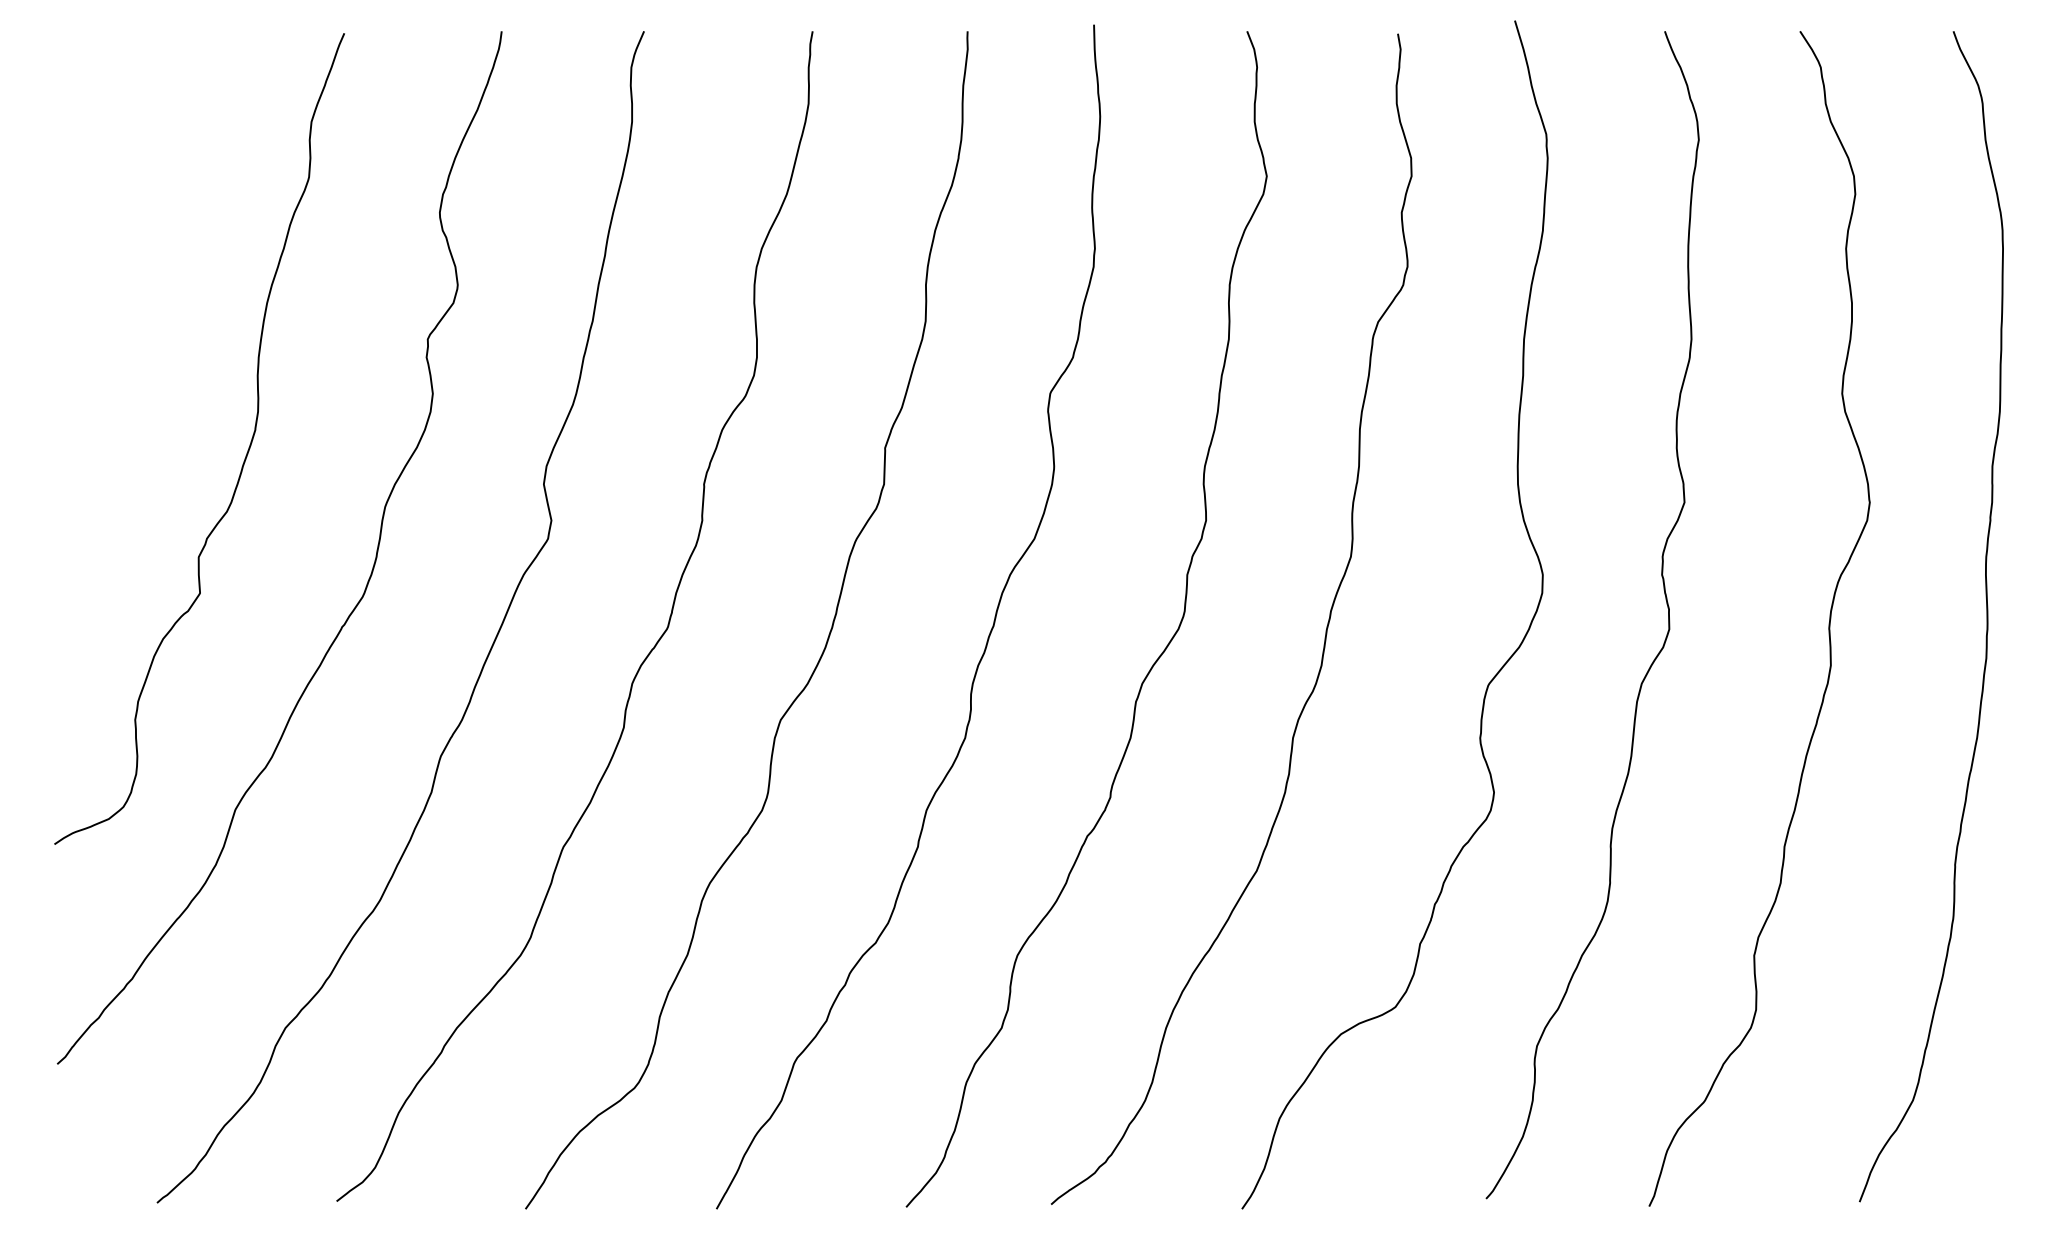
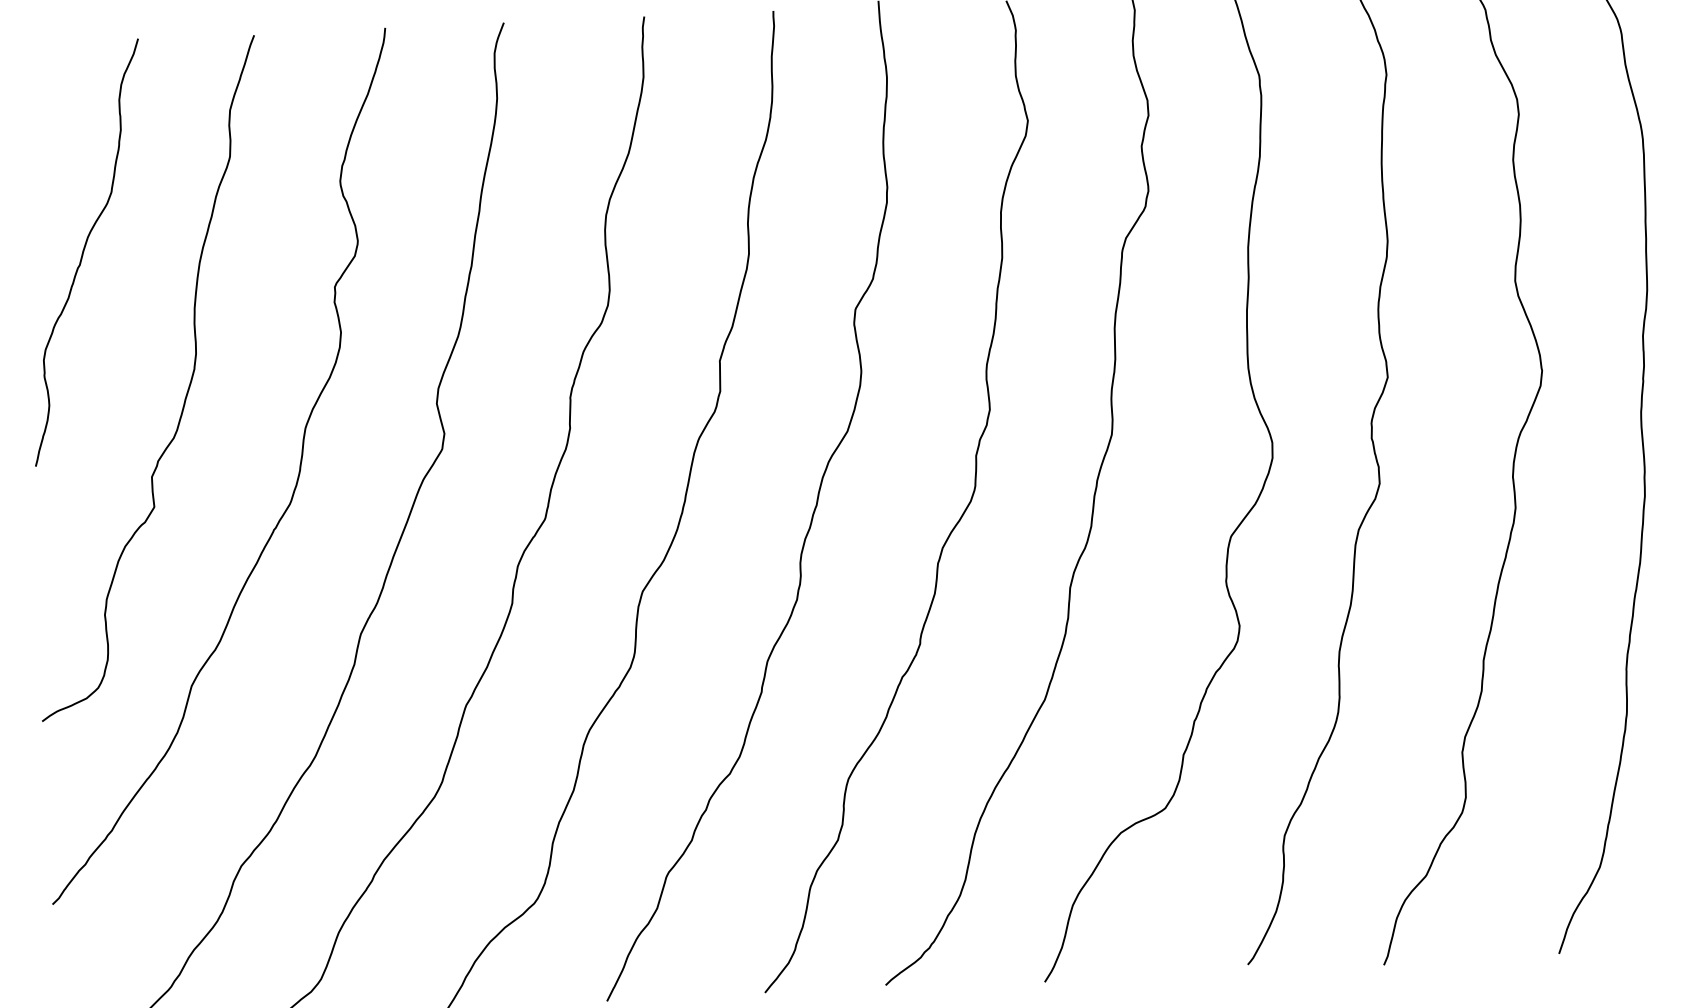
curve: (129, 283) -> (84, 251), added

